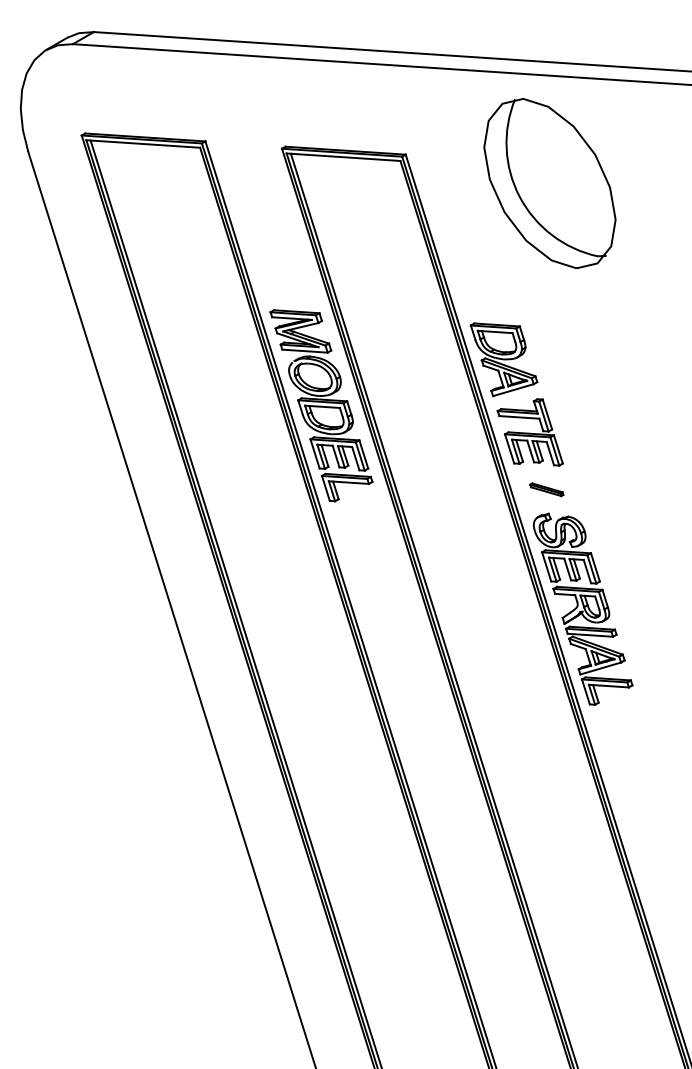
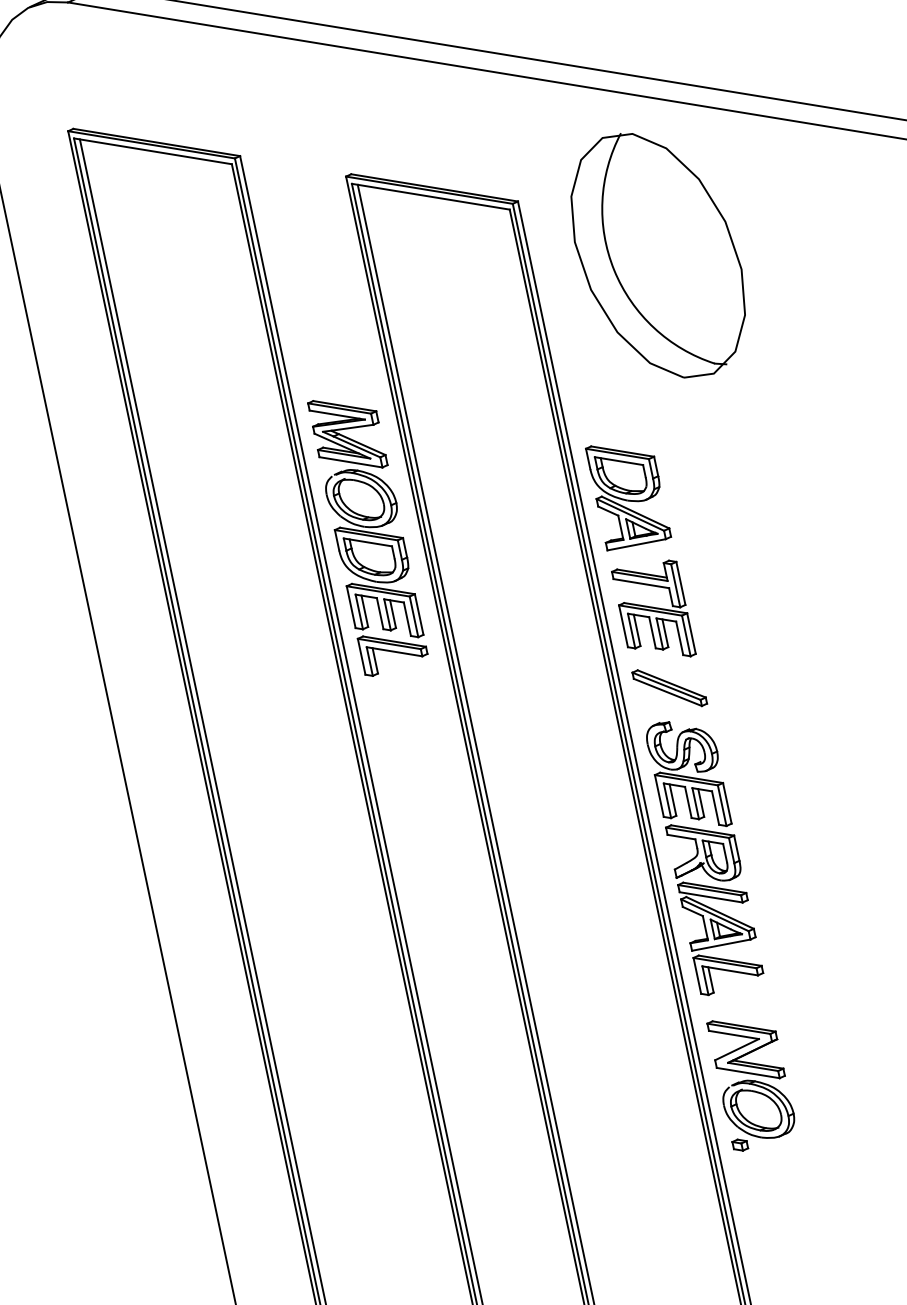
part: (549, 183) -> (657, 255), moved
part: (546, 489) -> (669, 687), size x1.67
part: (630, 767) -> (749, 1087), added

